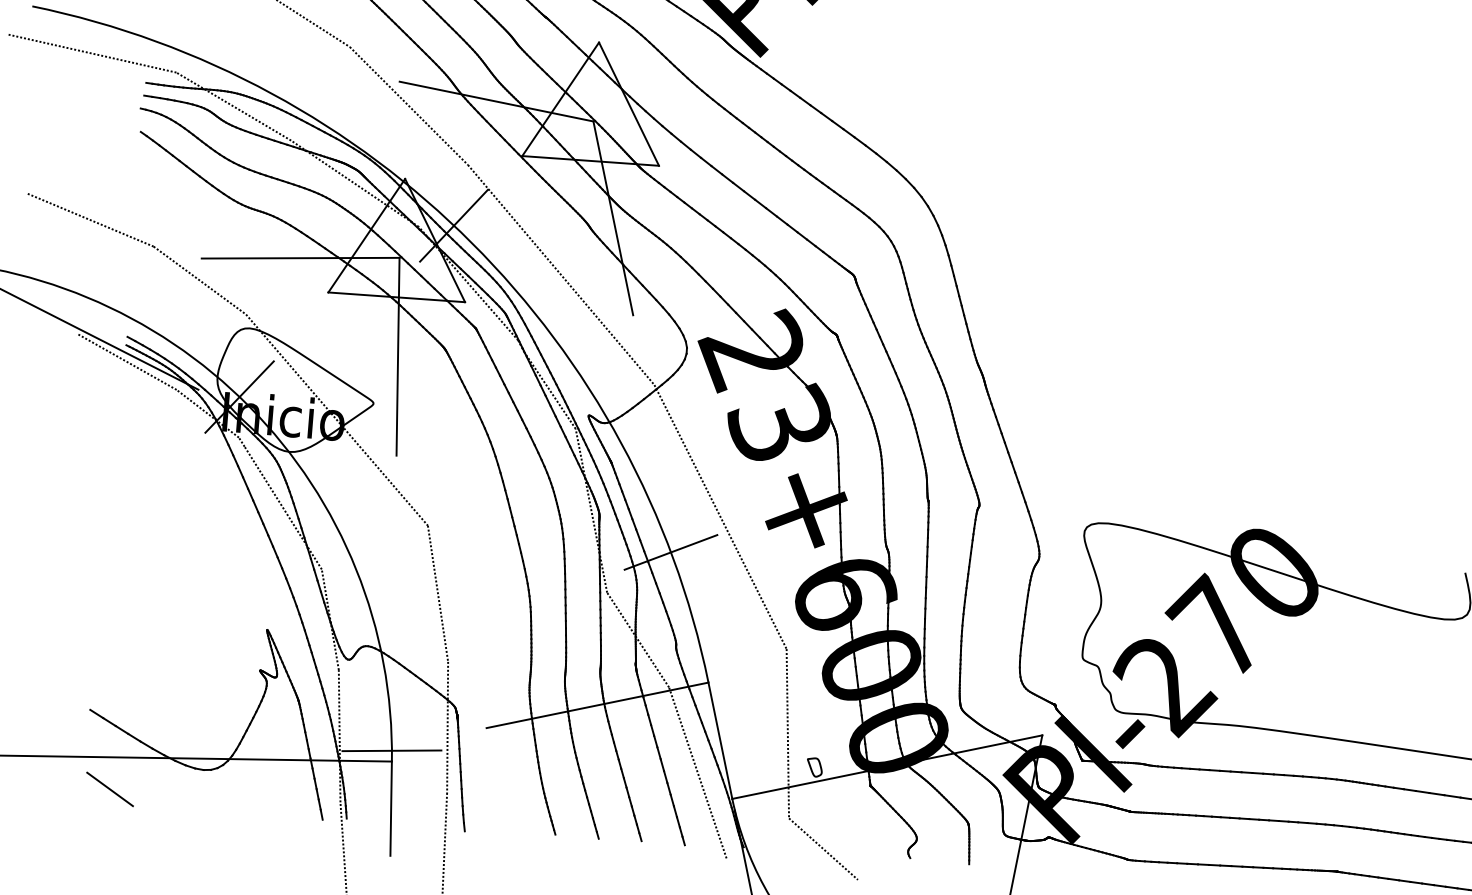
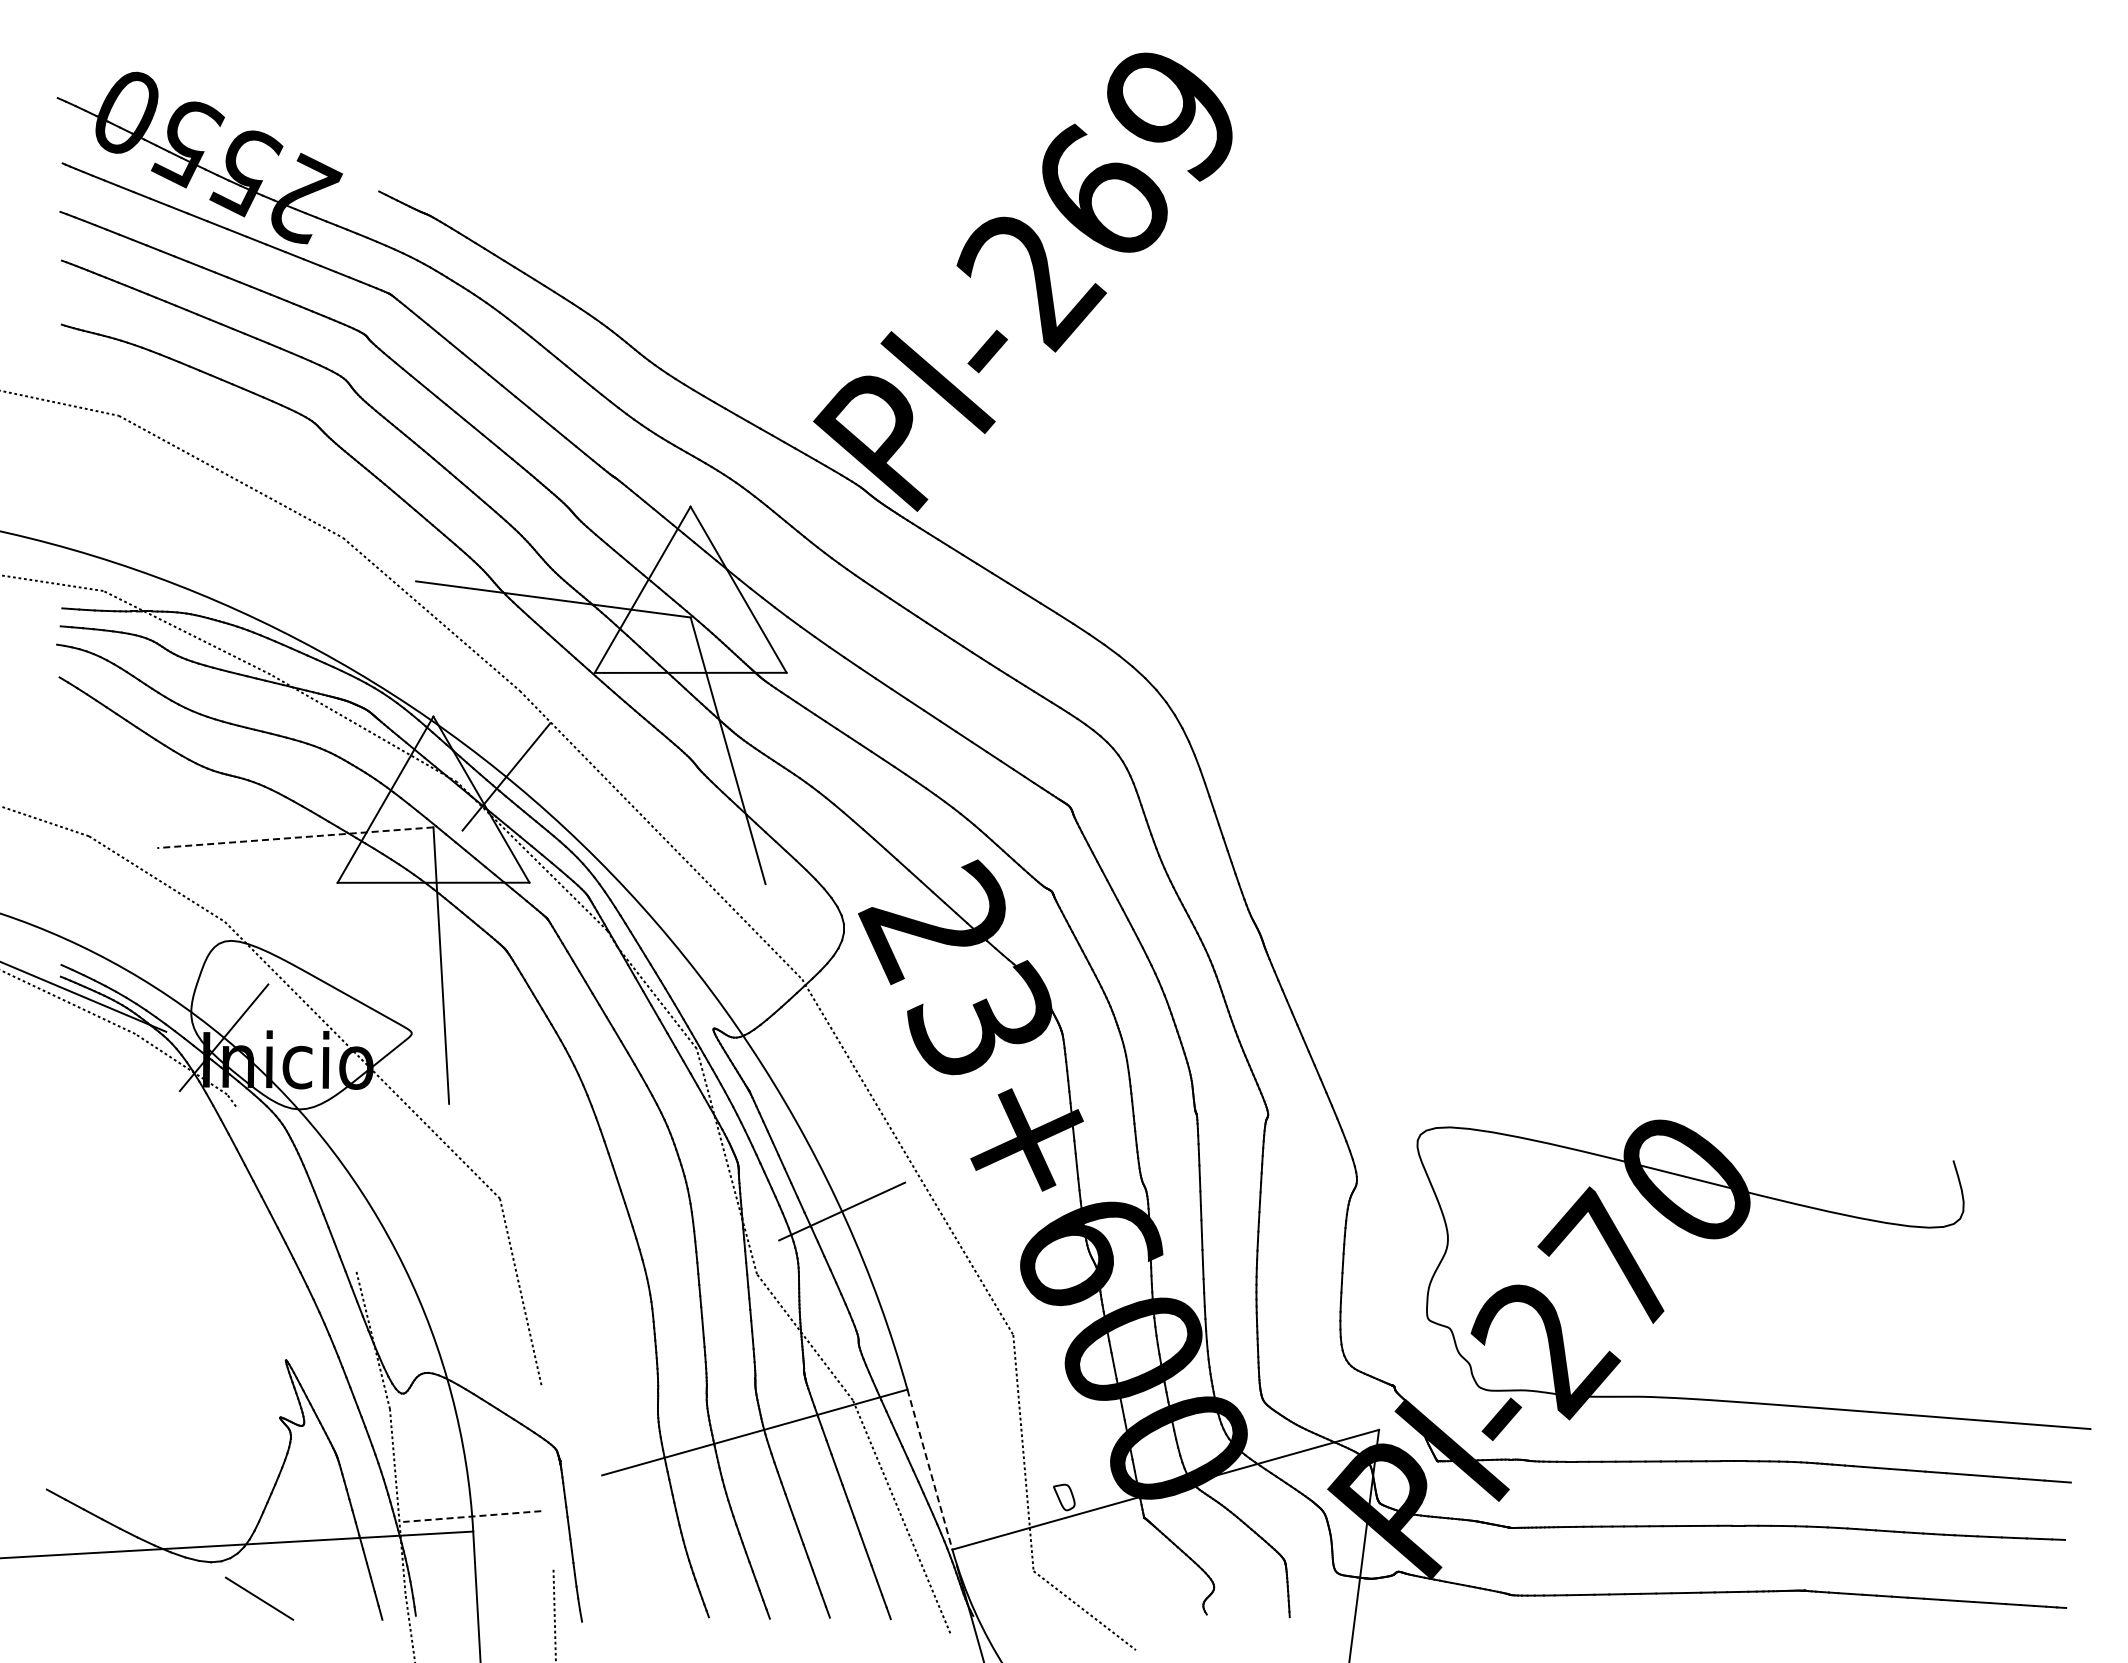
line: (300, 257) -> (294, 837), solid -> dashed
line: (283, 508) -> (296, 1188), removed
line: (447, 726) -> (547, 1477), removed
line: (720, 741) -> (930, 1470), solid -> dashed
line: (391, 750) -> (471, 1516), solid -> dashed
line: (110, 789) -> (259, 1598), moved

